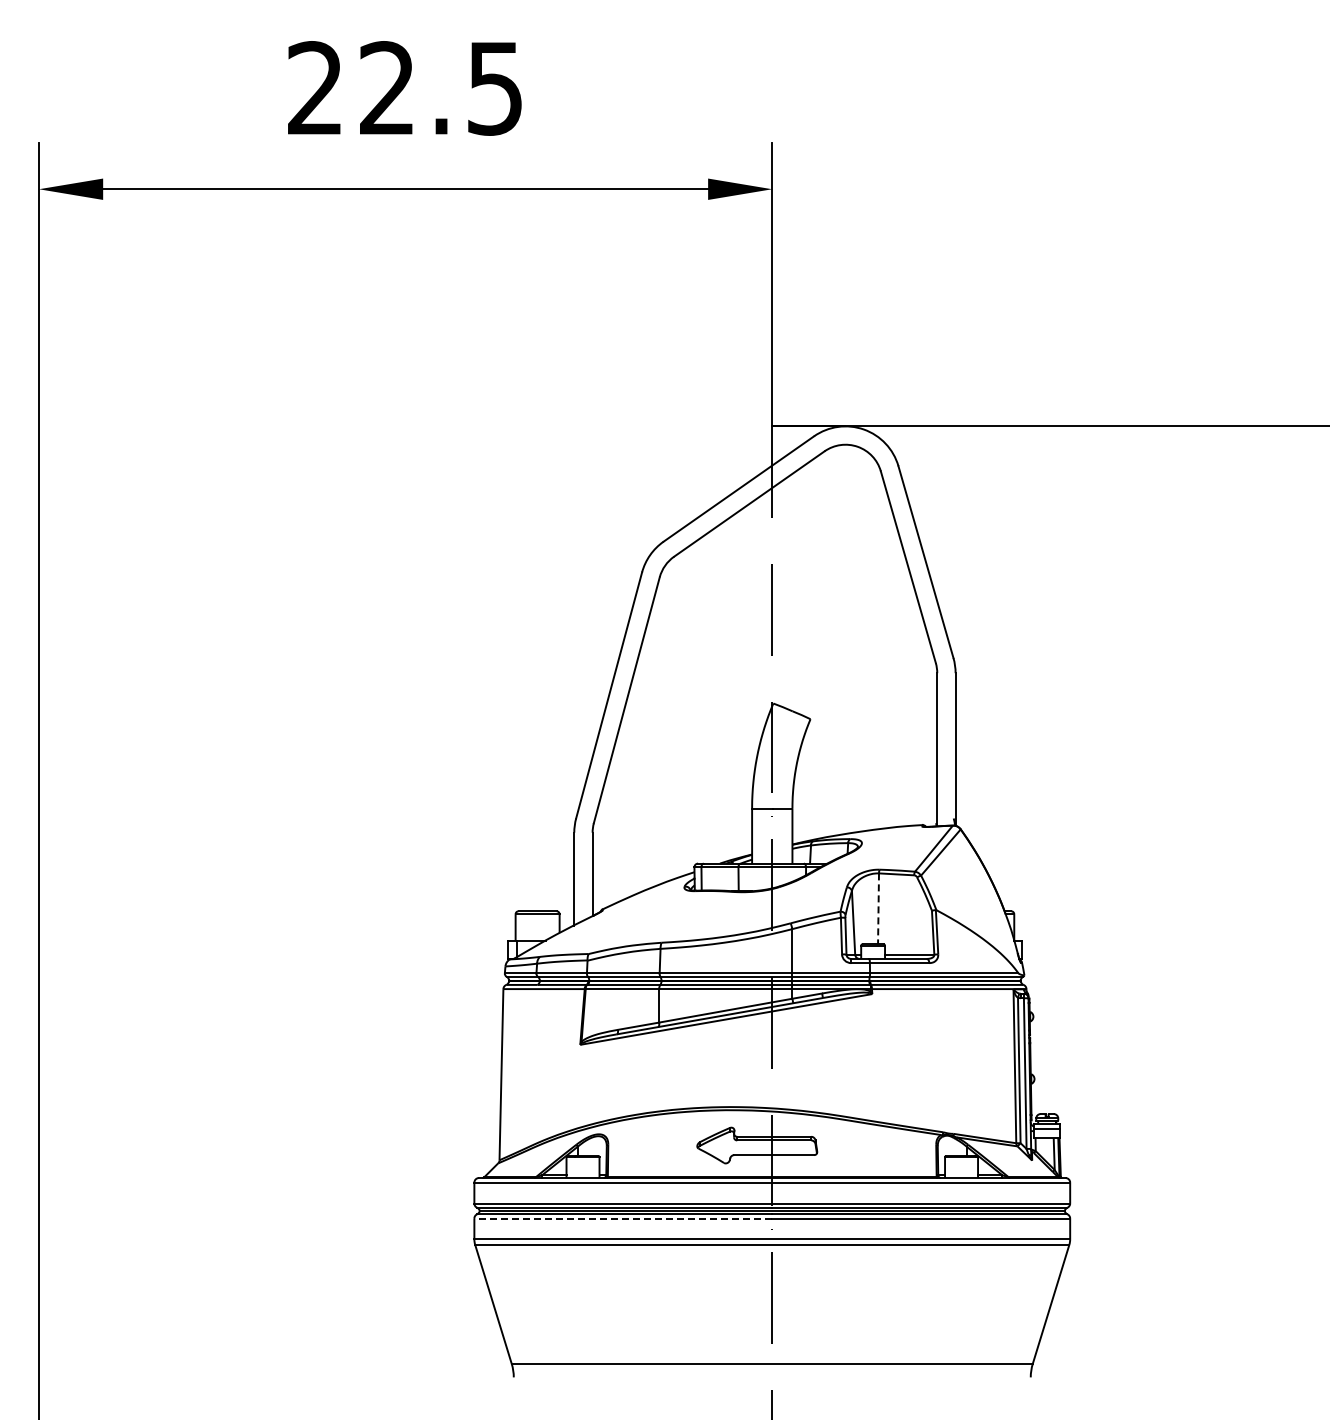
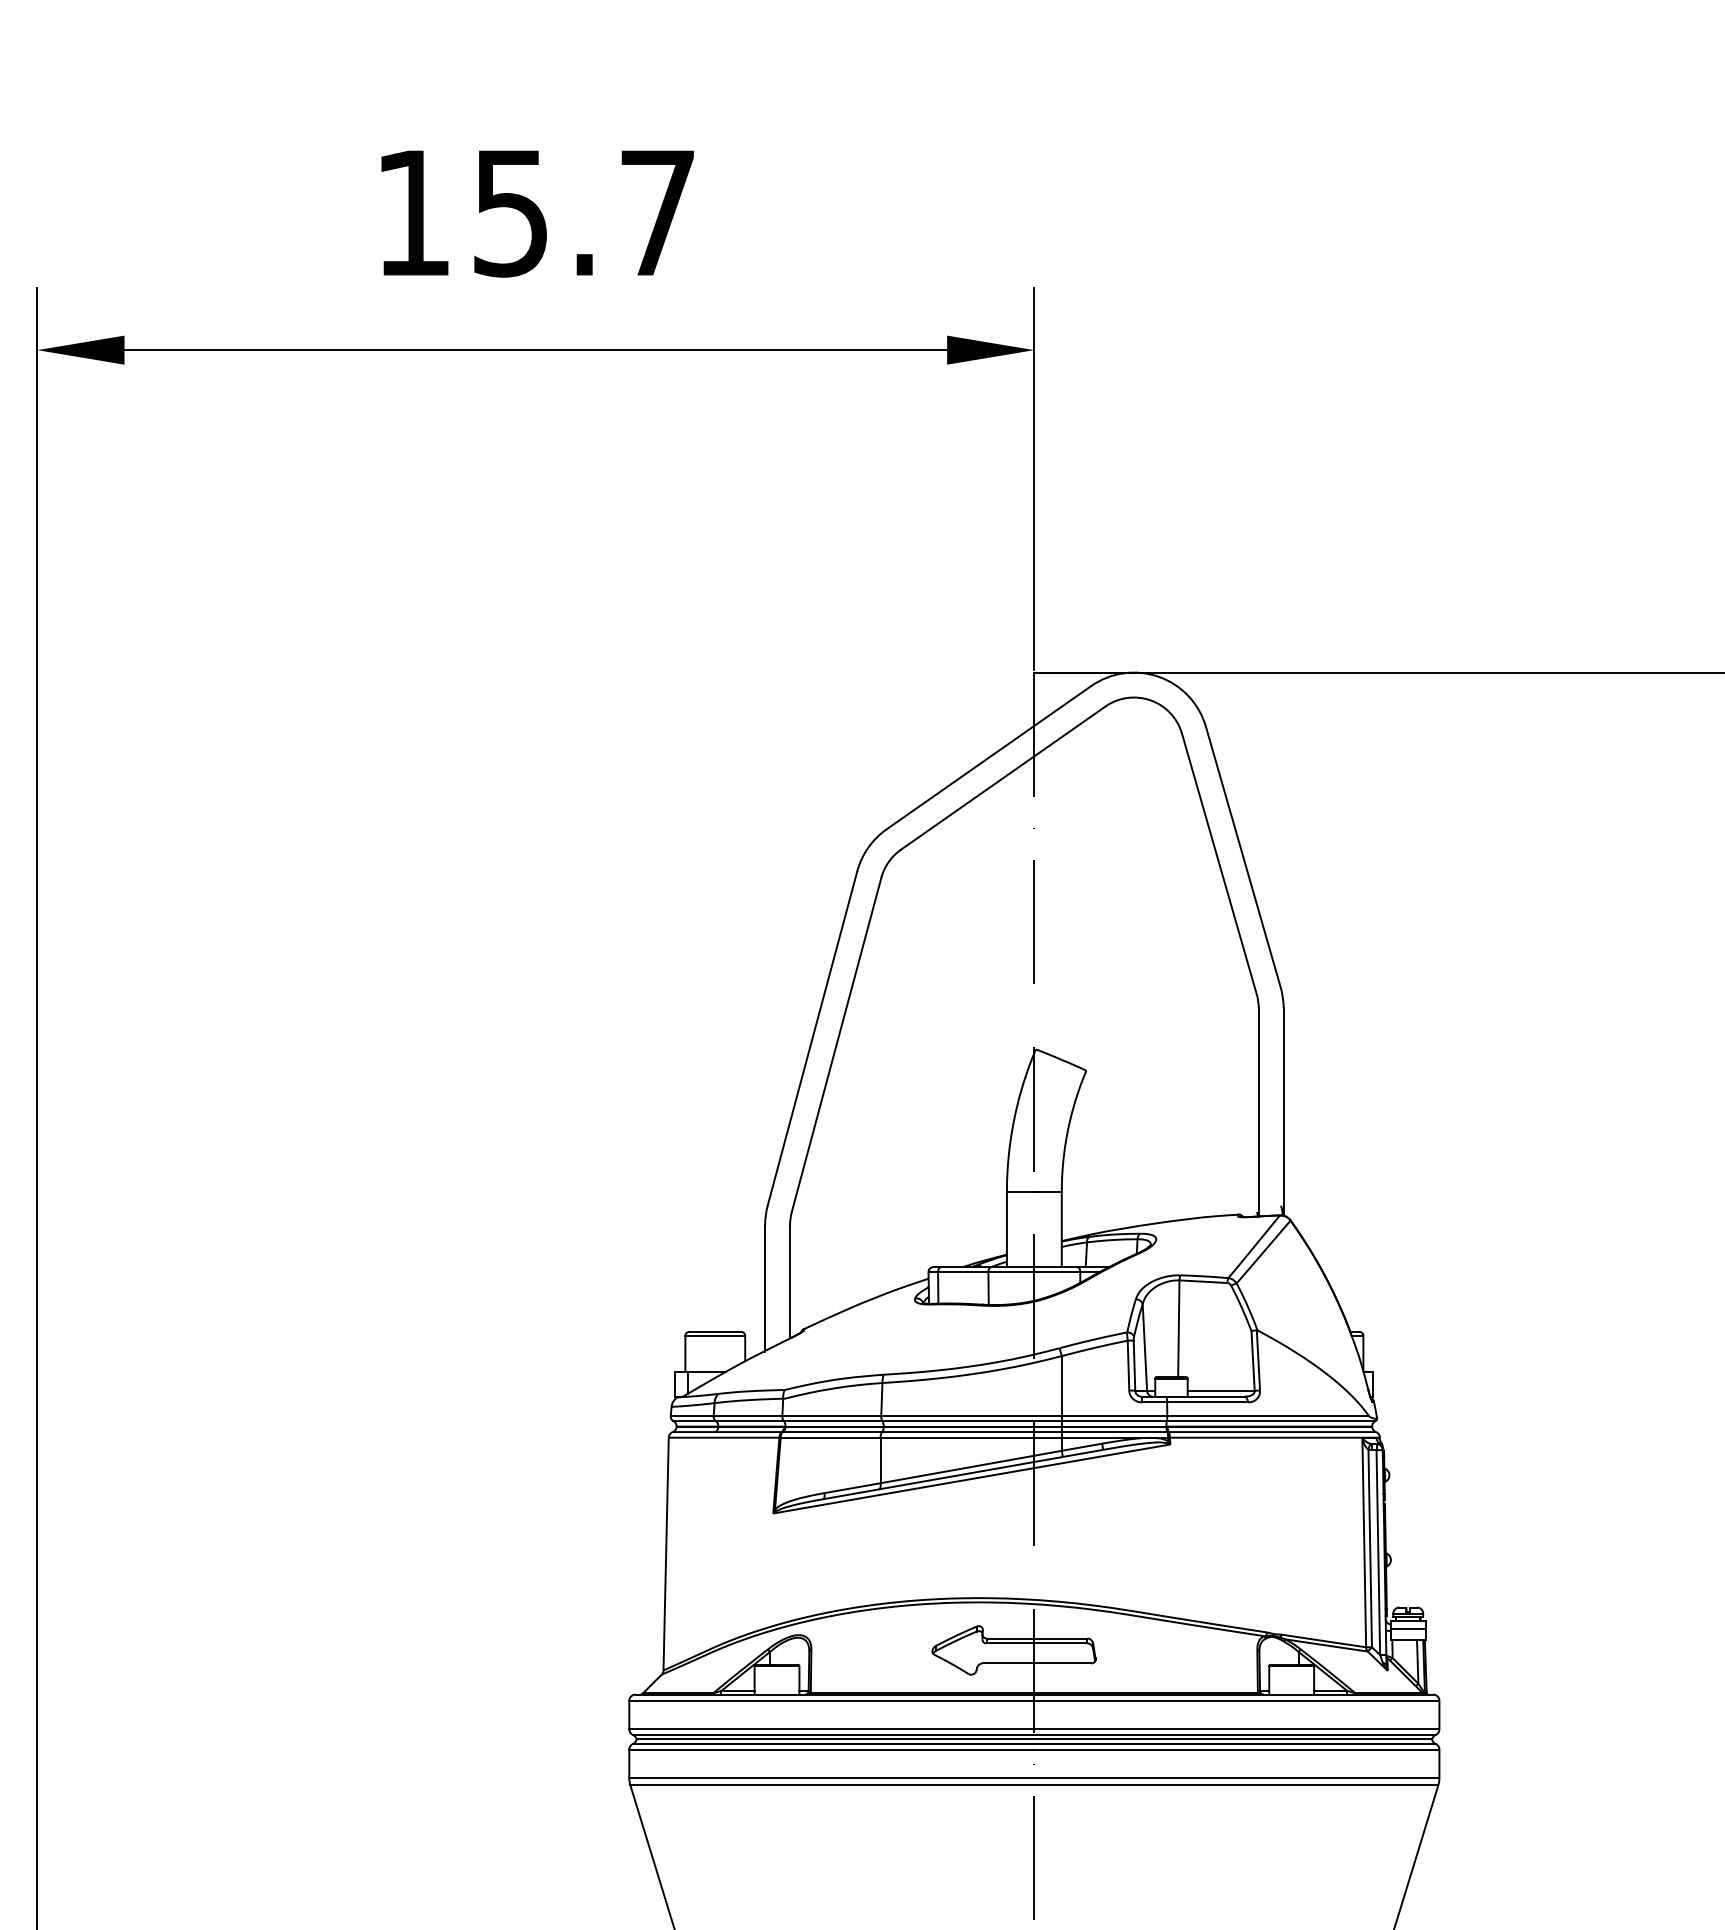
text: (404, 88) -> (534, 213), 22.5 -> 15.7
line: (878, 909) -> (1178, 1329), dashed -> solid
line: (623, 1218) -> (832, 1749), dashed -> solid

